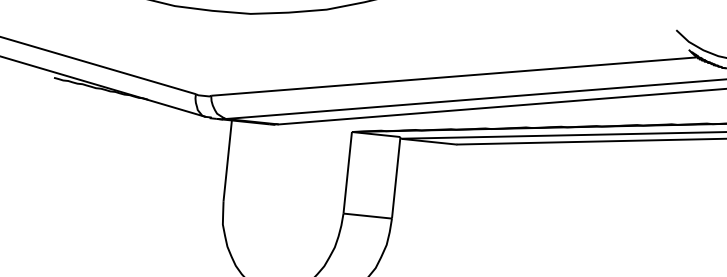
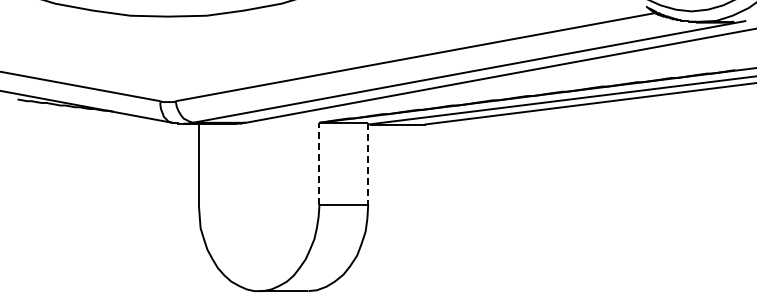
line: (347, 172) -> (319, 163), solid -> dashed
line: (396, 178) -> (368, 164), solid -> dashed

